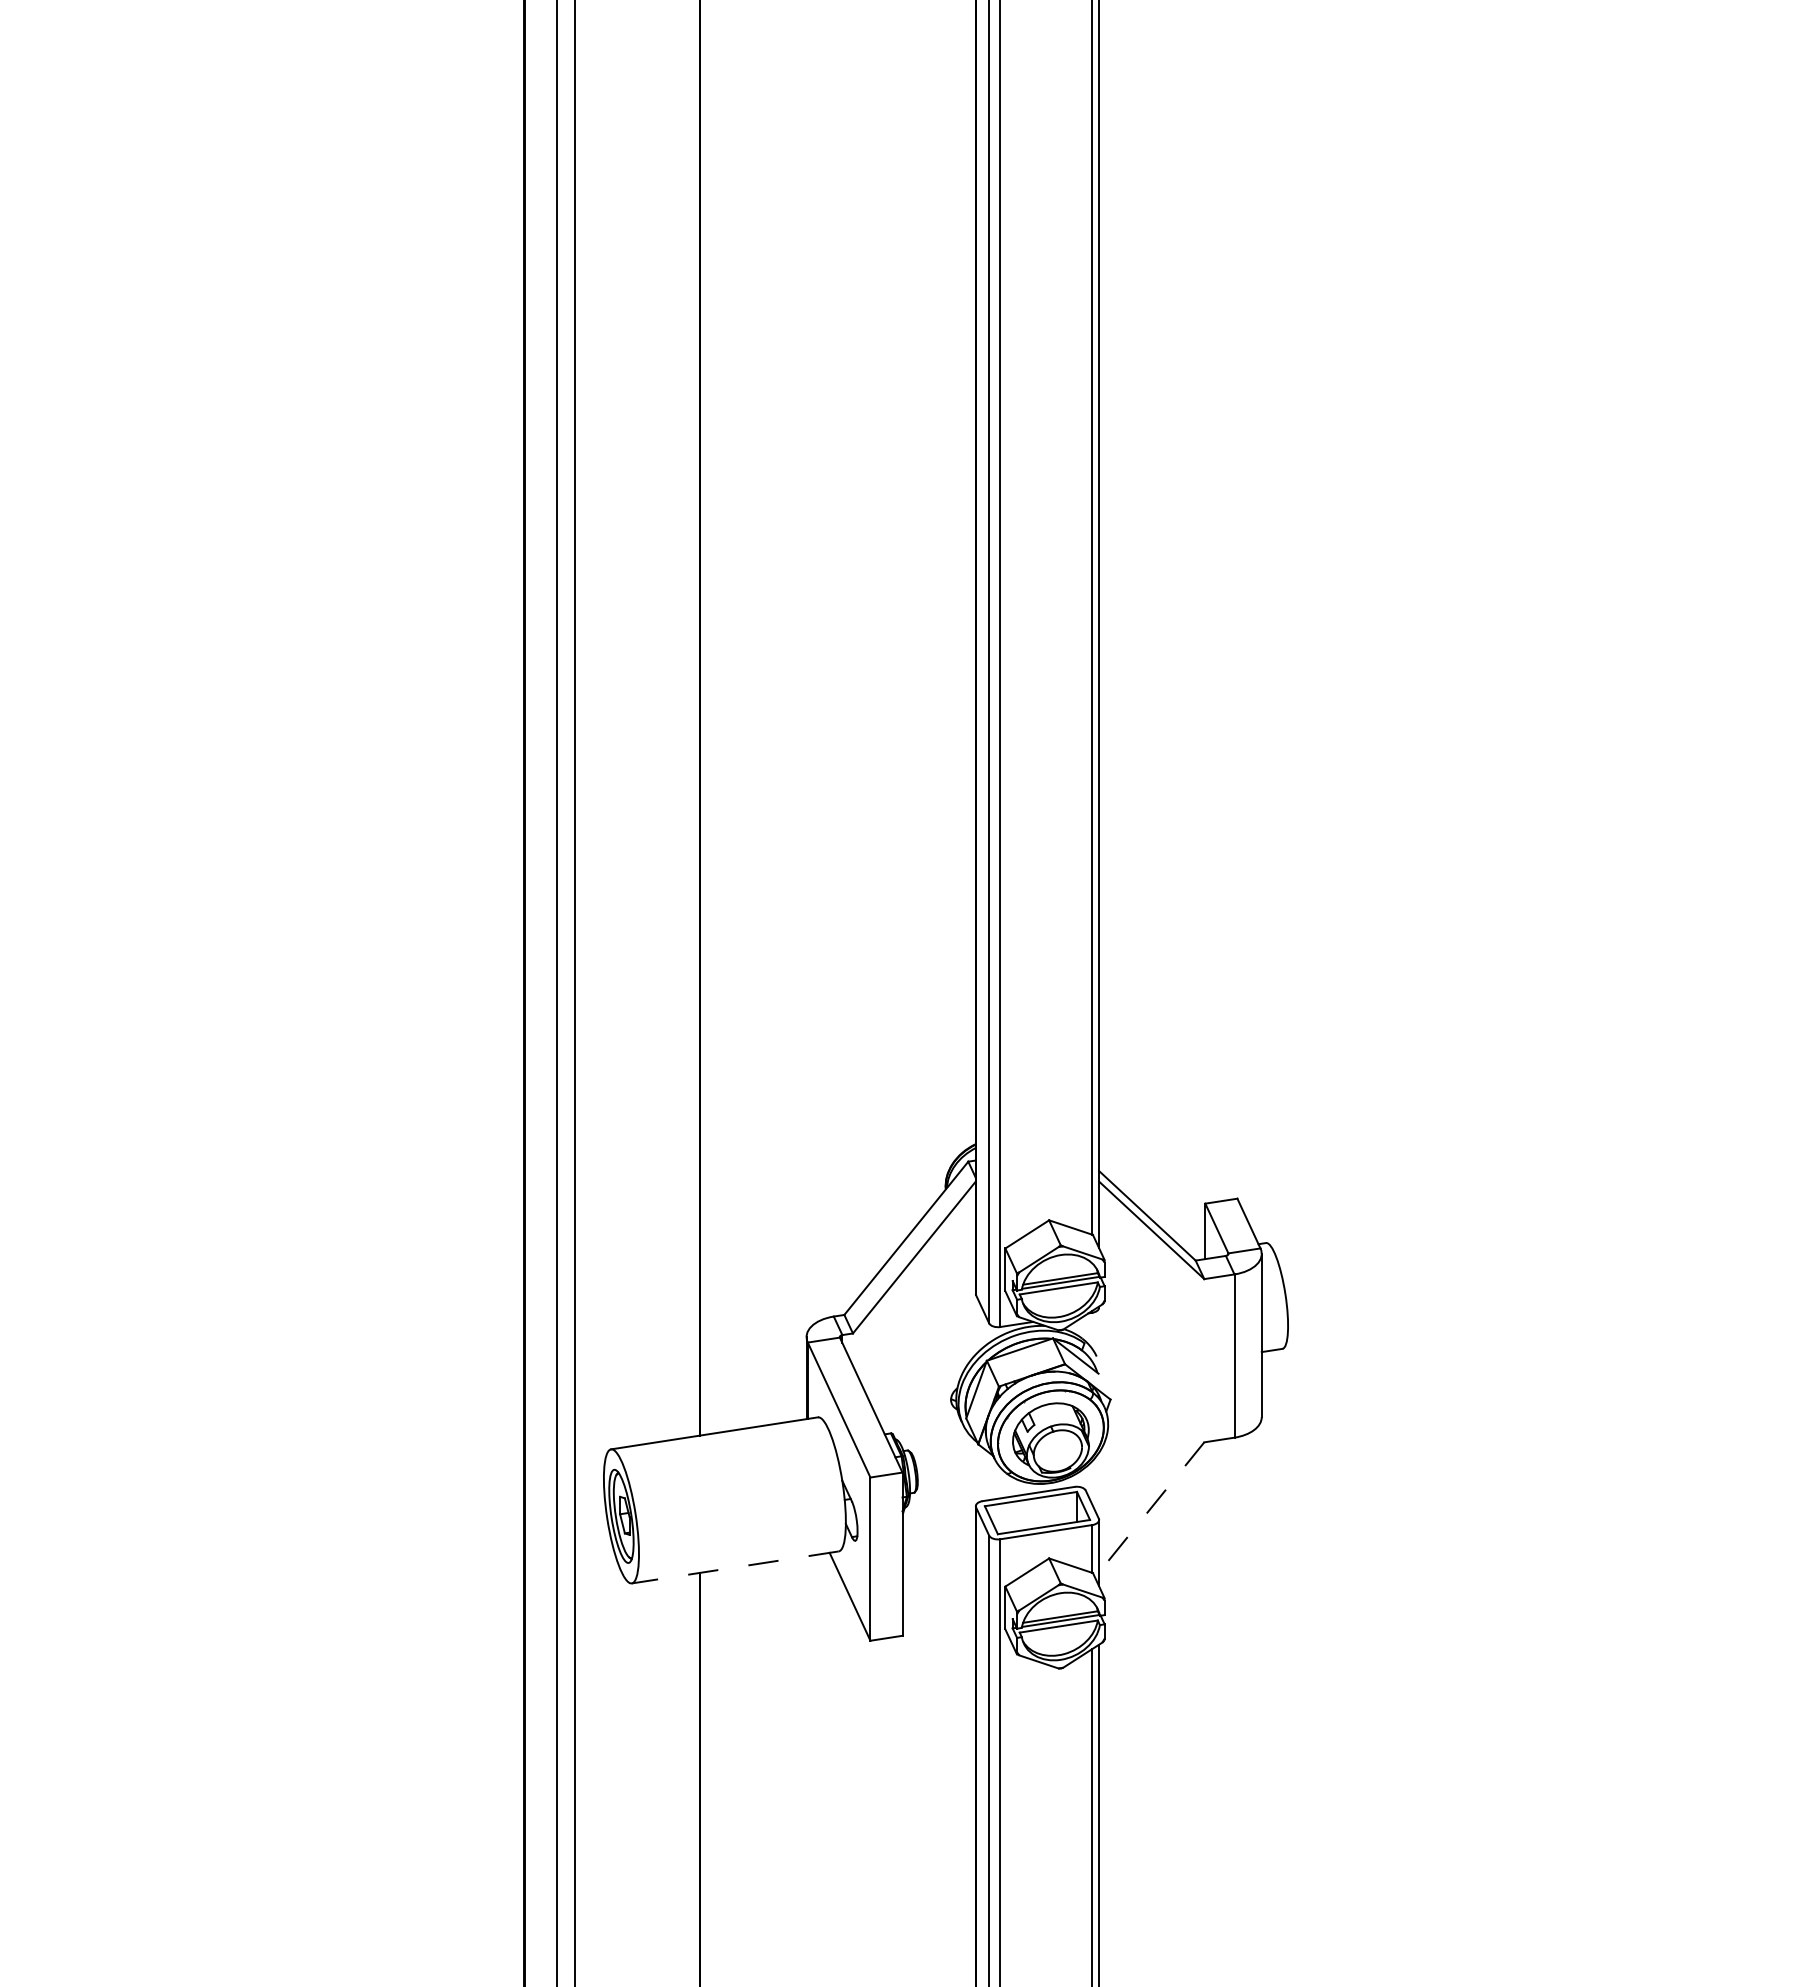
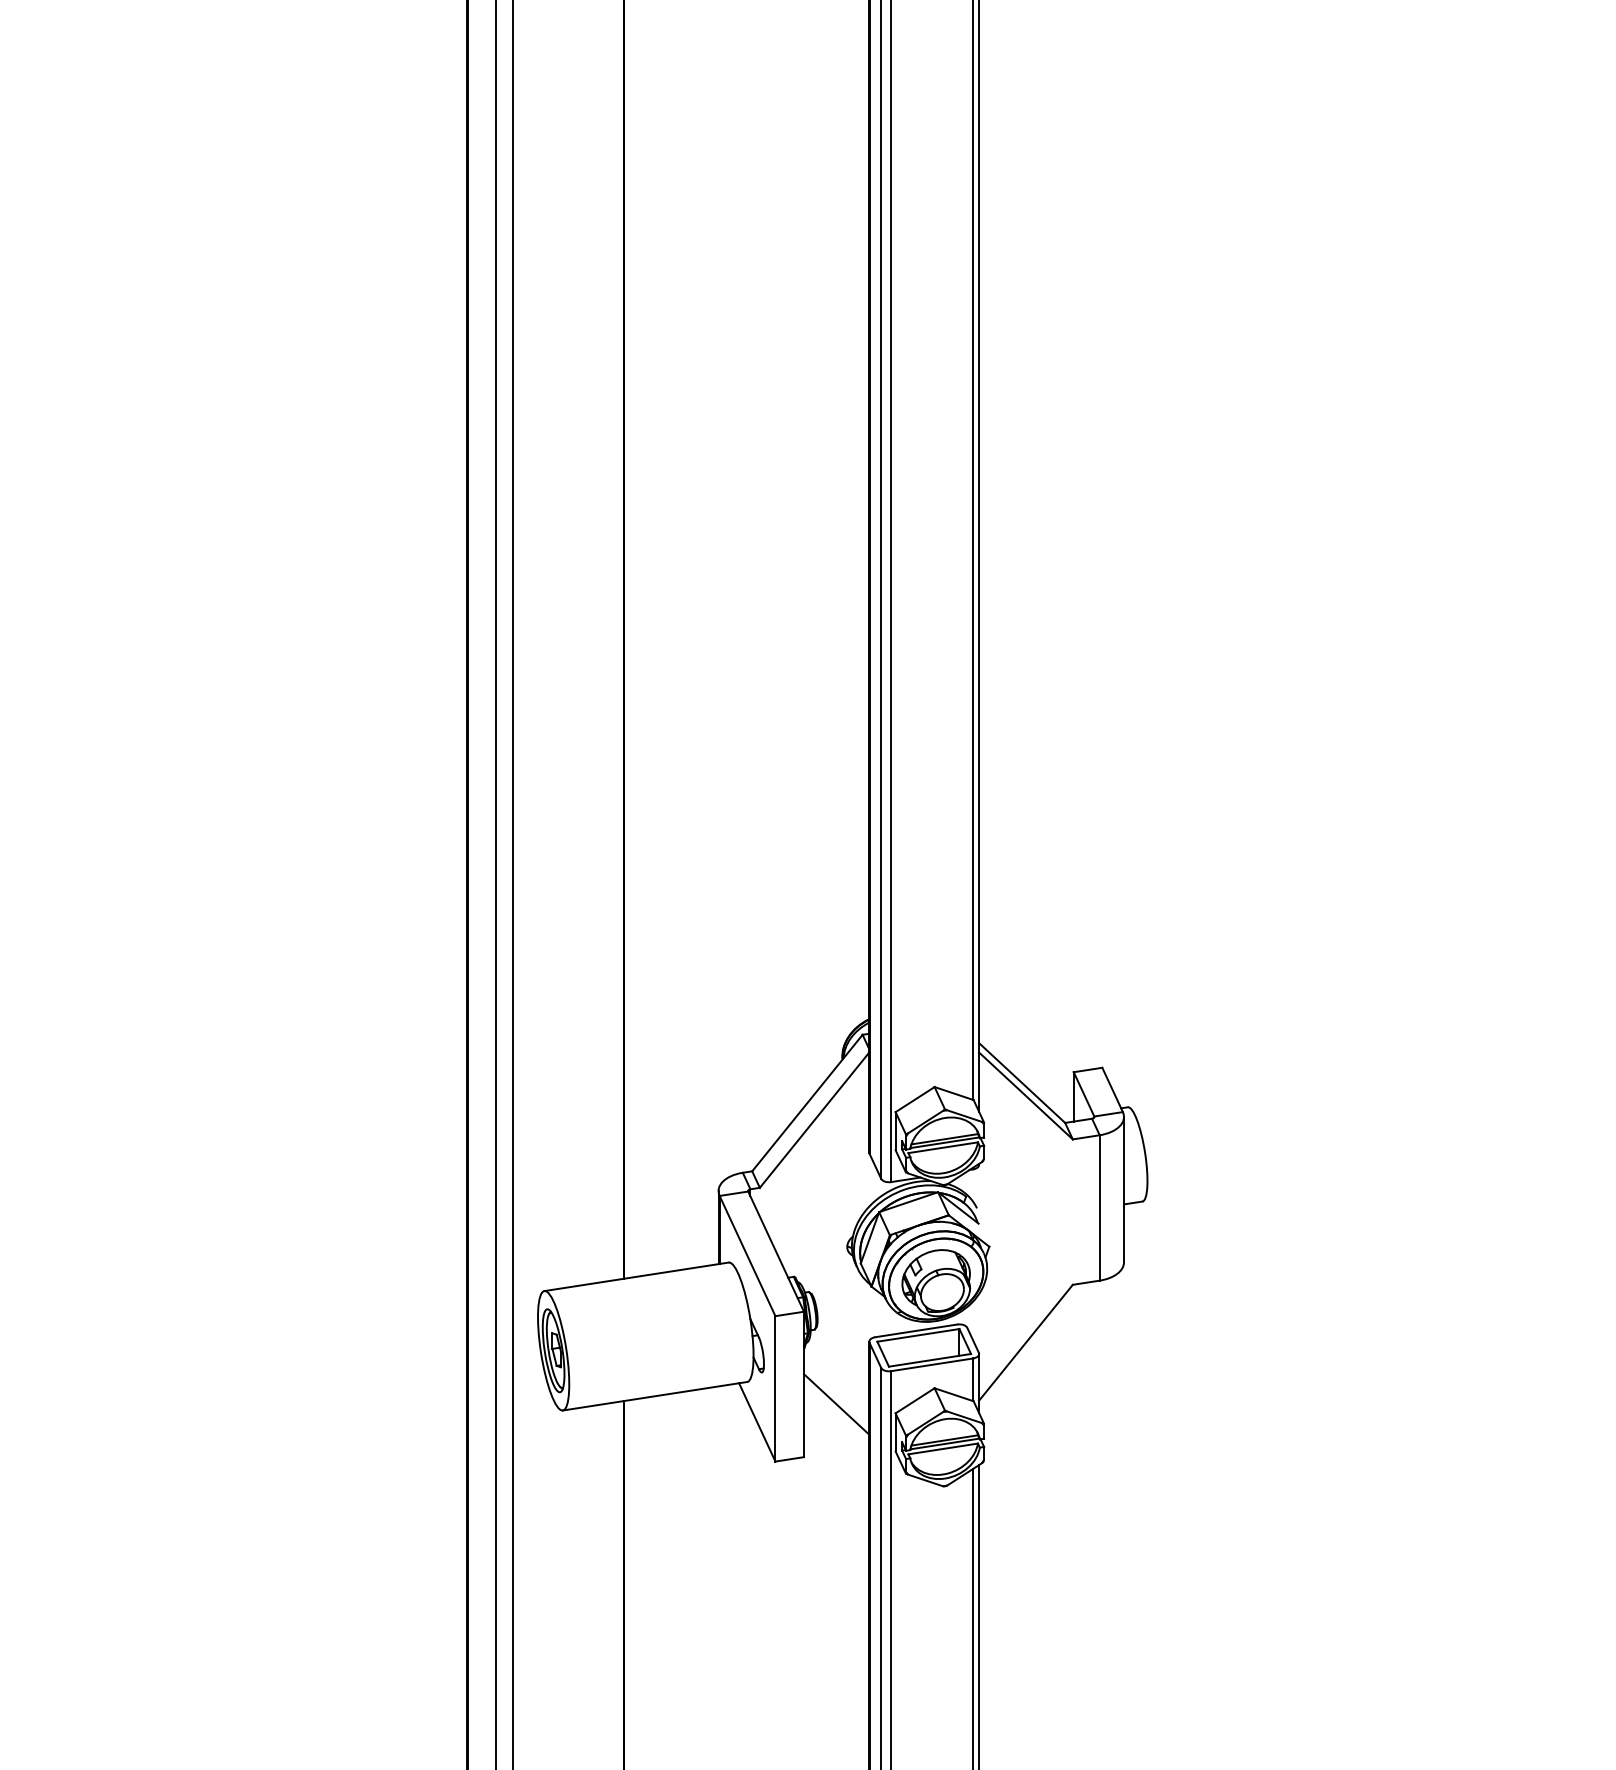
line: (1151, 1508) -> (1025, 1343), dashed -> solid
line: (734, 1567) -> (654, 1396), dashed -> solid
line: (938, 1576) -> (836, 1404), added

